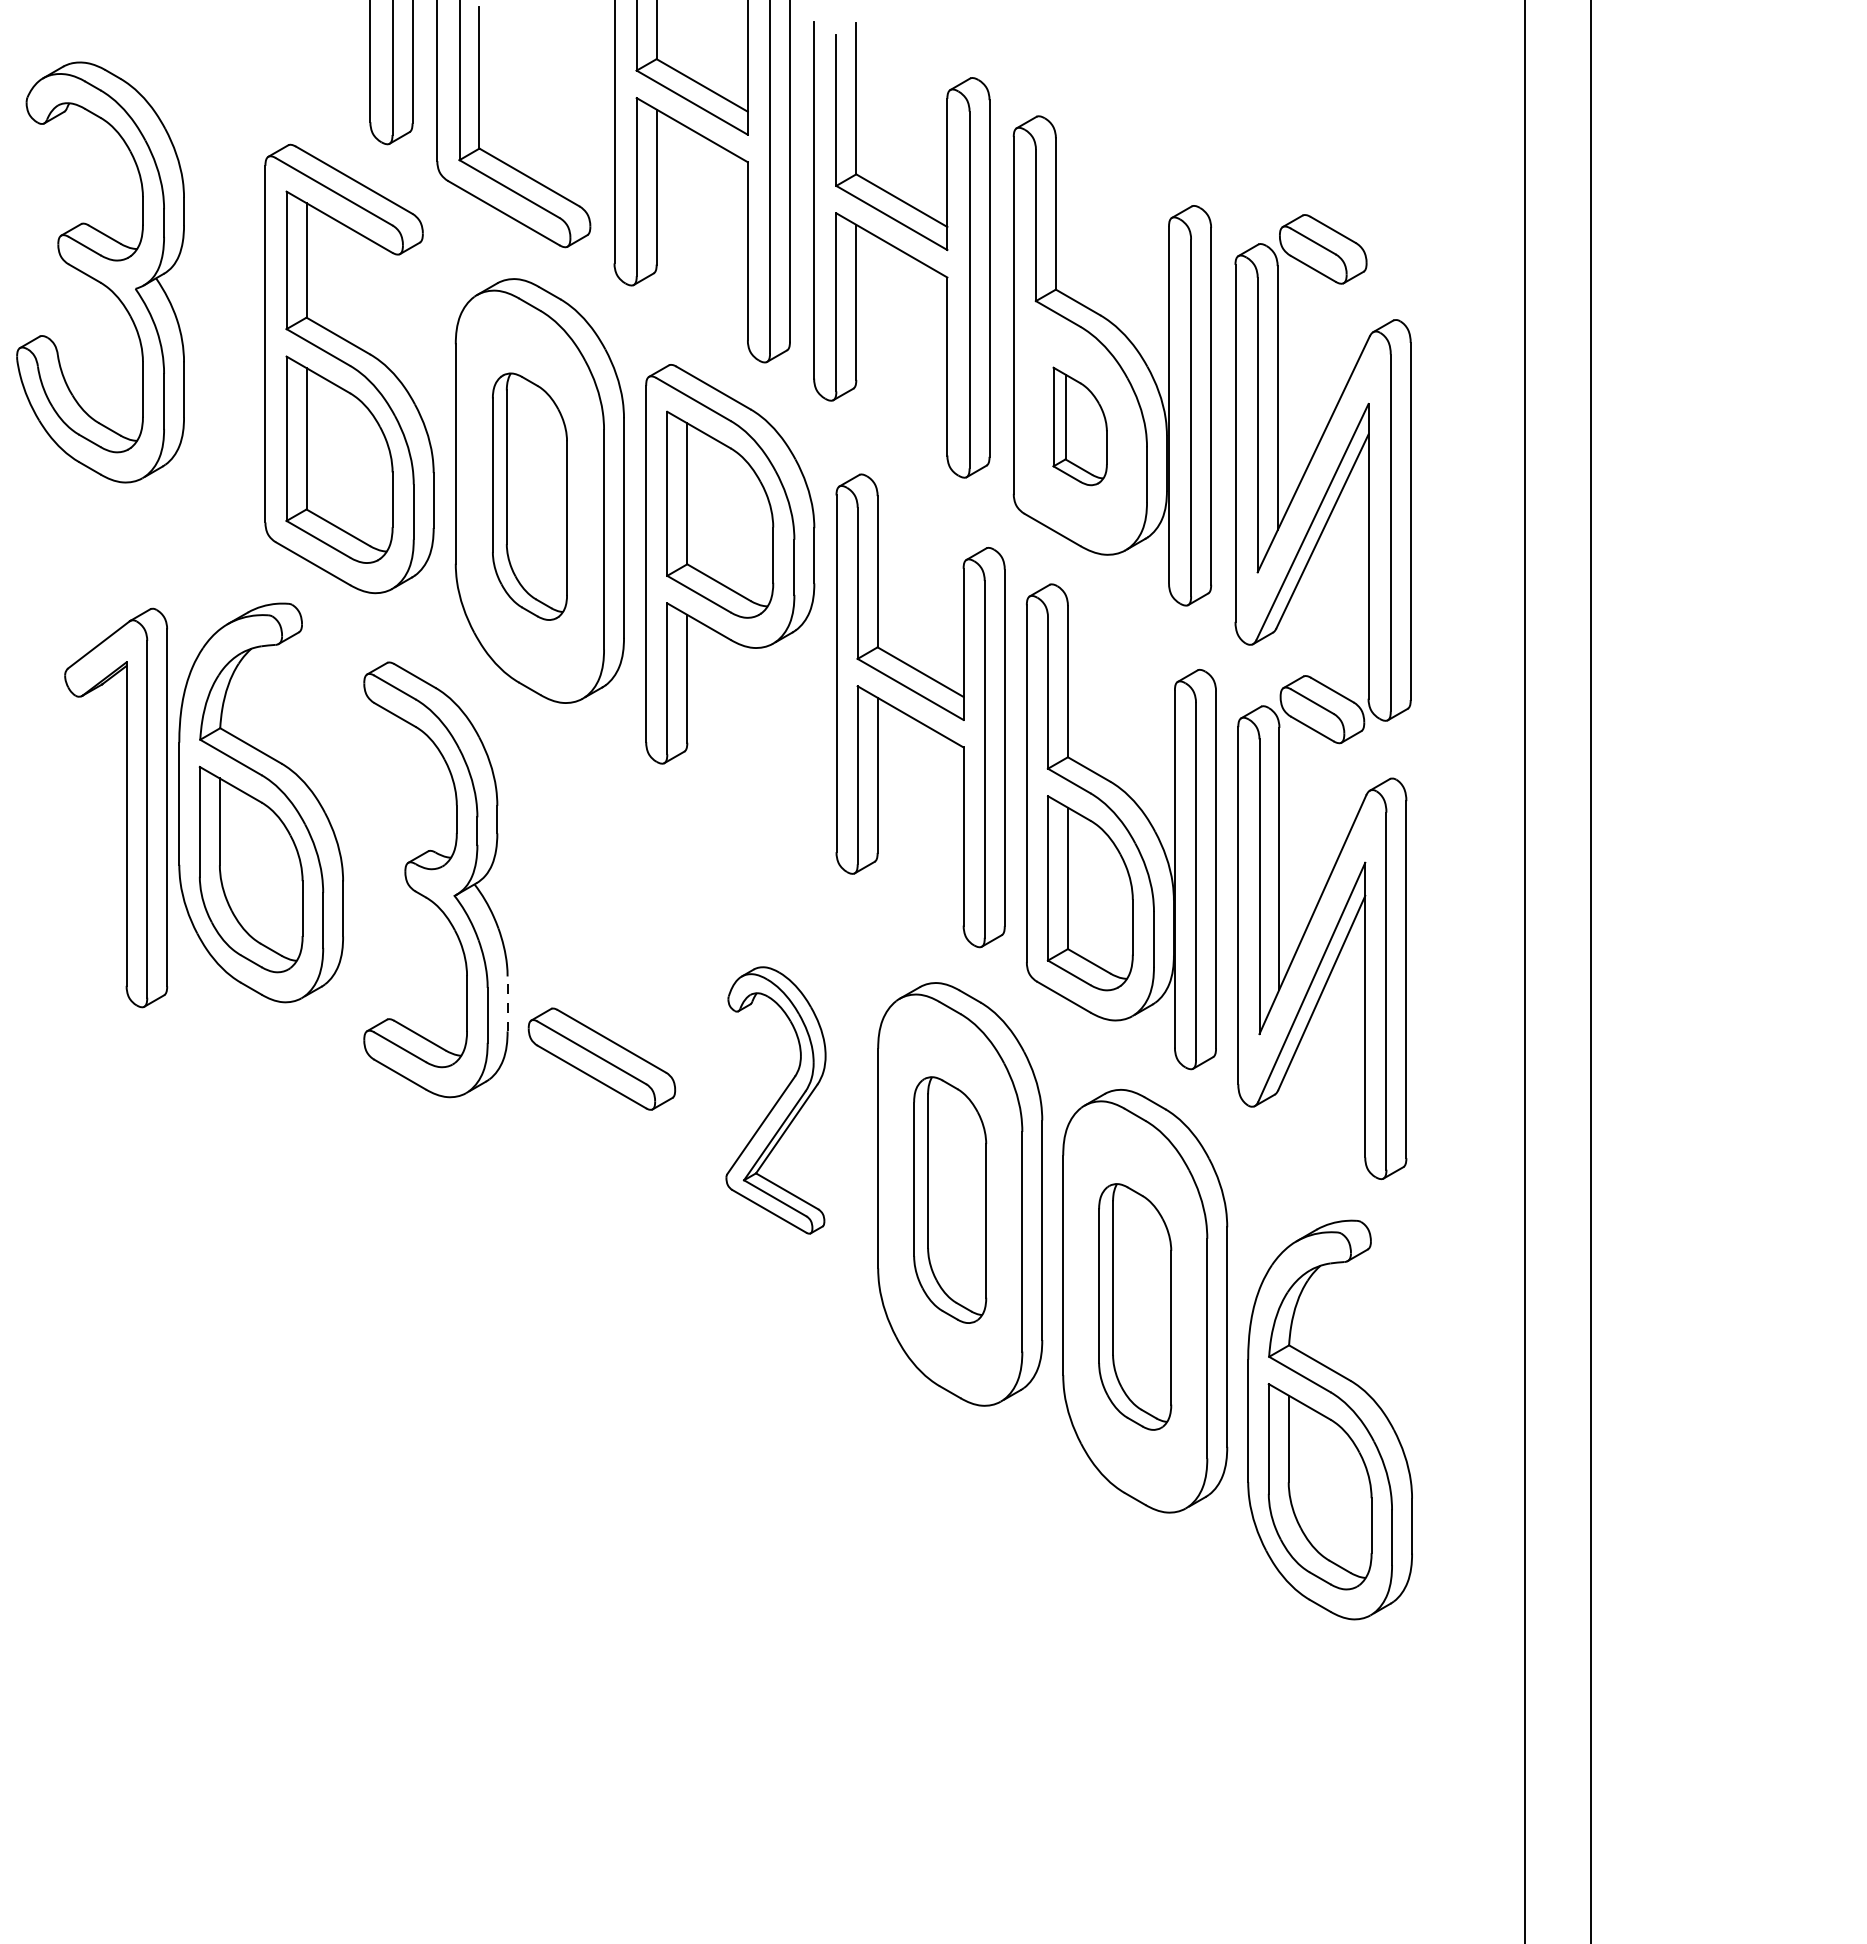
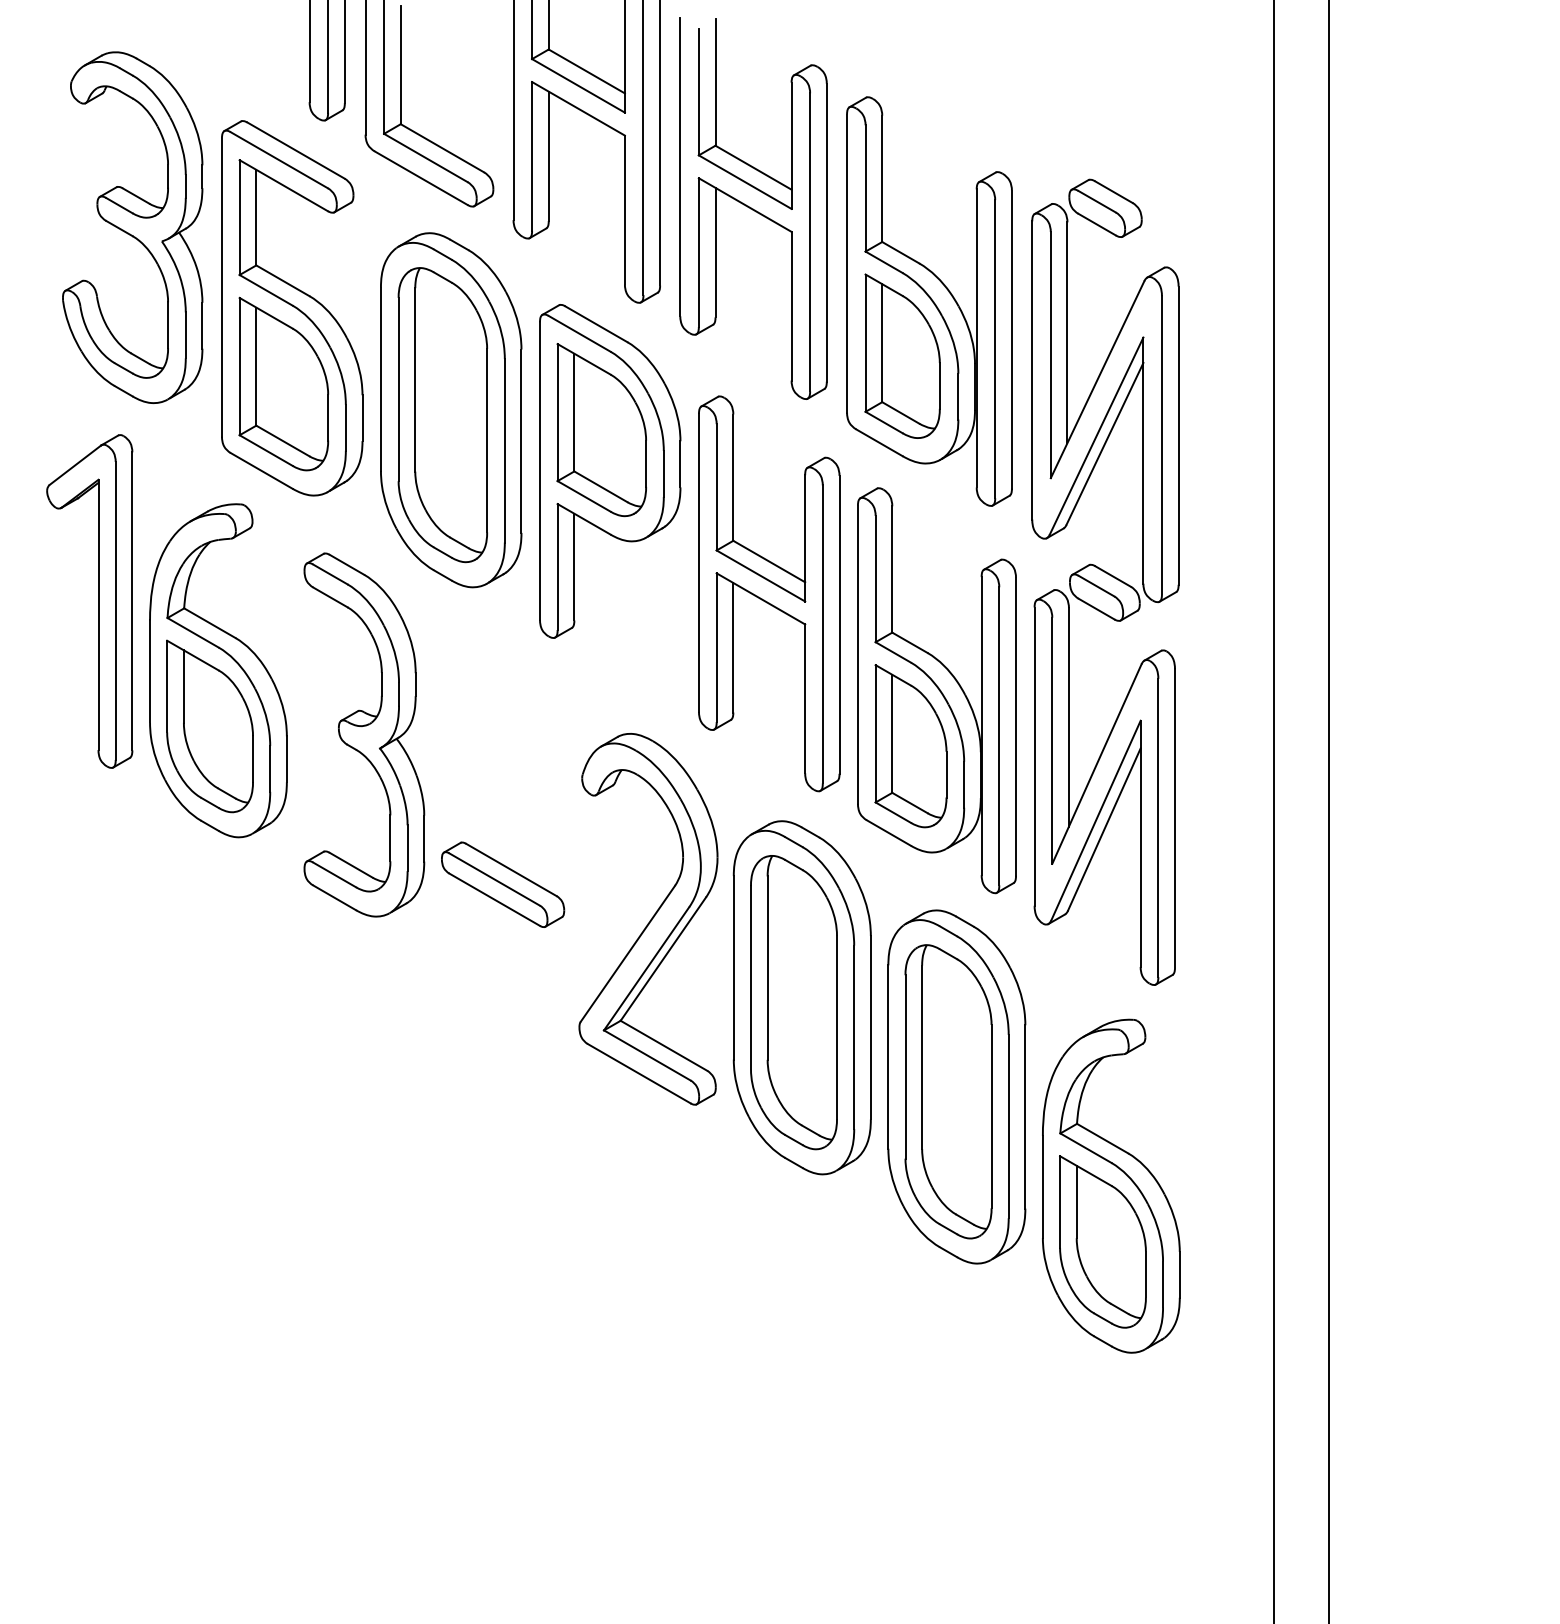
part: (100, 272) -> (132, 227), moved
part: (1079, 426) -> (901, 356), size x1.67
part: (529, 496) -> (442, 414), size x1.43
part: (126, 807) -> (98, 601), moved
line: (507, 1003) -> (424, 838), dashed -> solid
part: (775, 1100) -> (648, 919), size x1.67
part: (949, 1199) -> (793, 1002), size x1.43
part: (1134, 1306) -> (947, 1091), size x1.43

